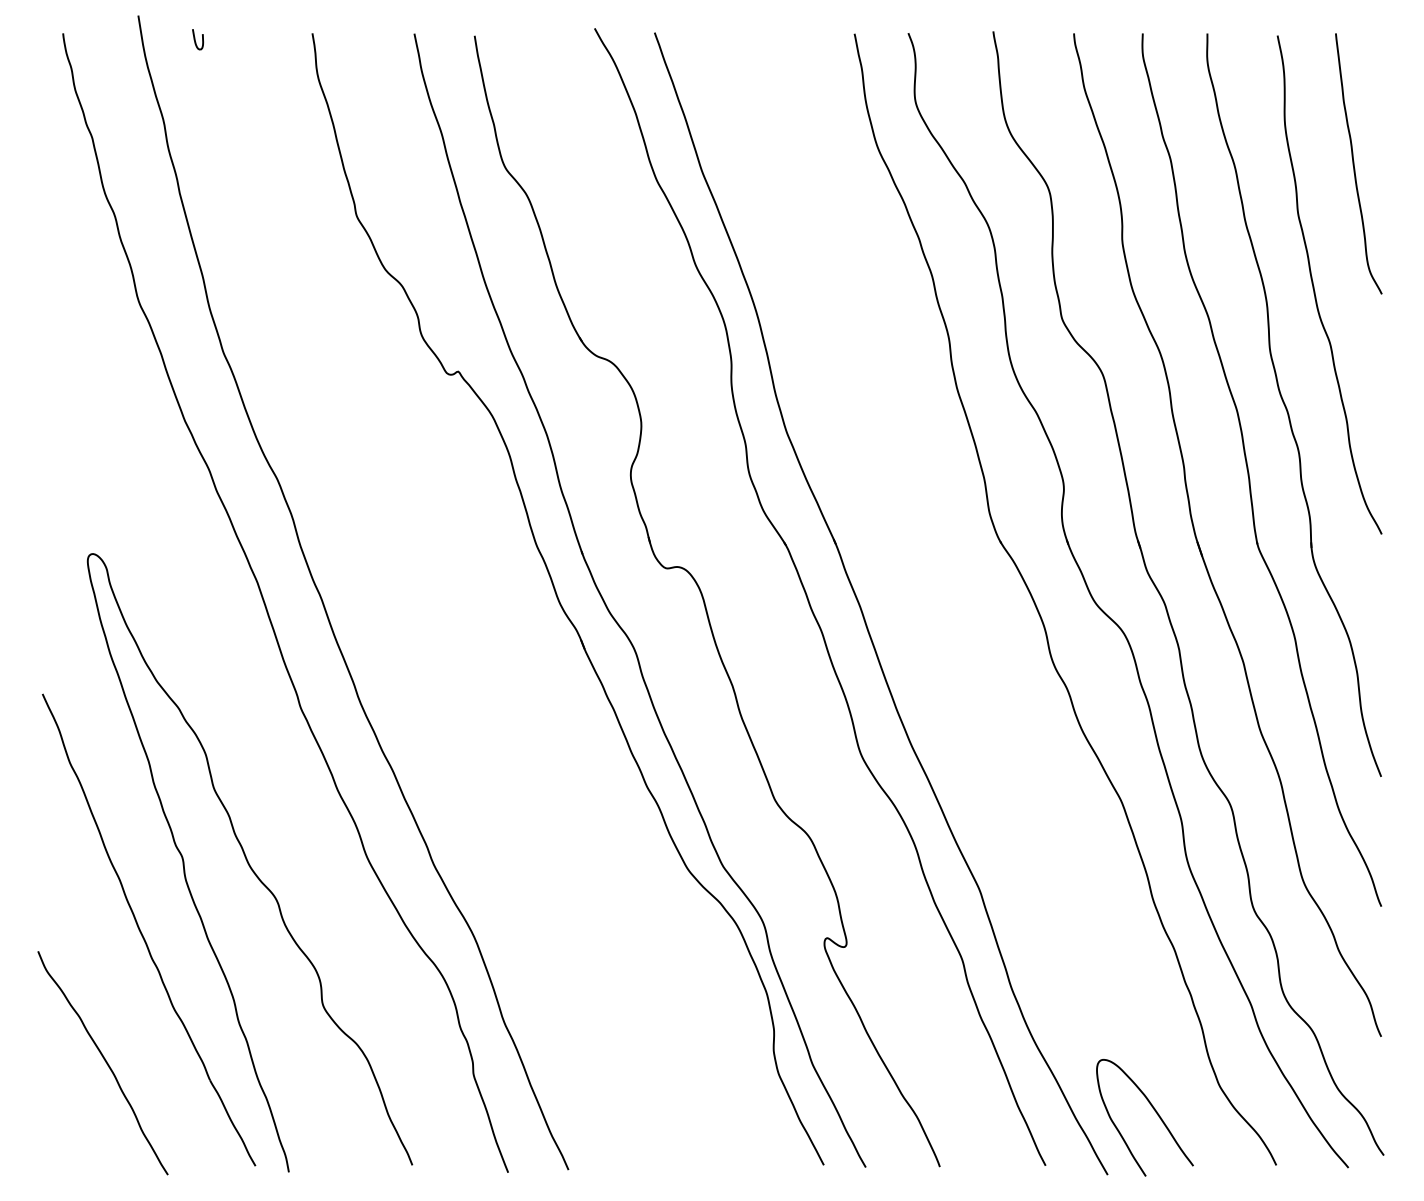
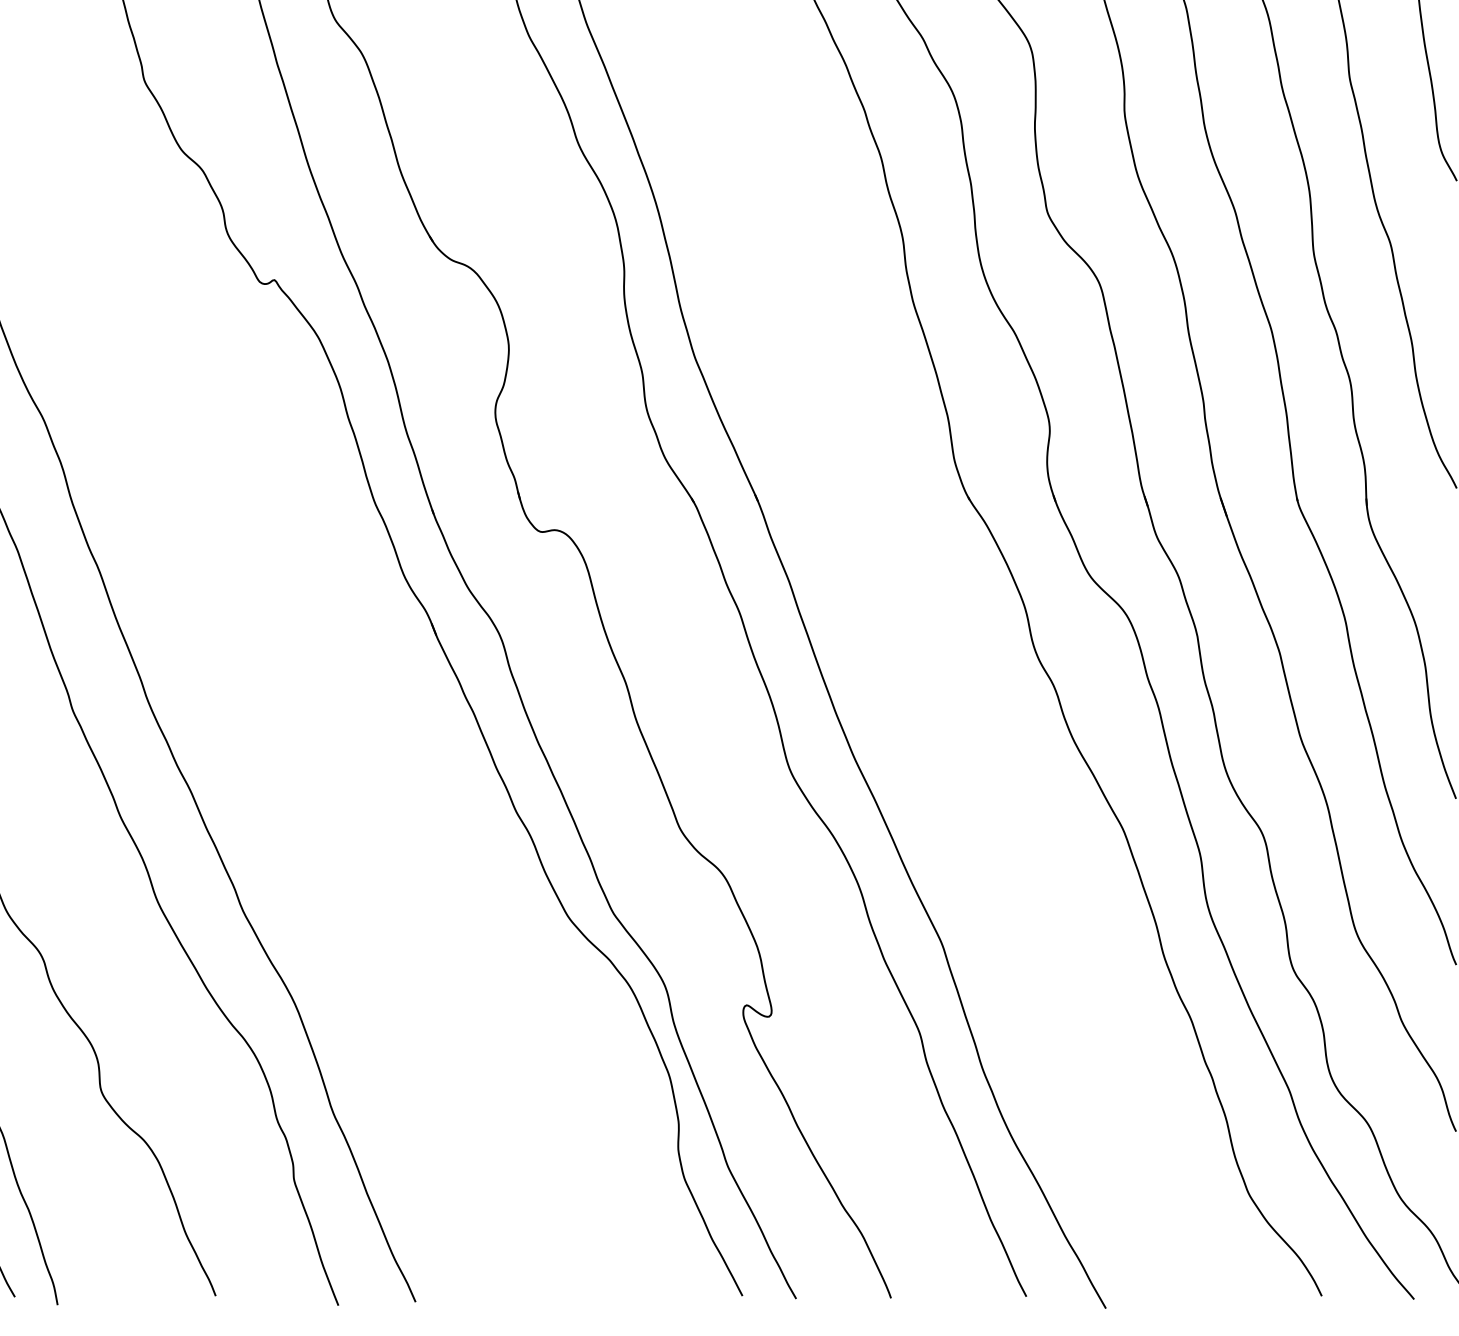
curve: (1152, 1108) -> (1163, 1223), removed

